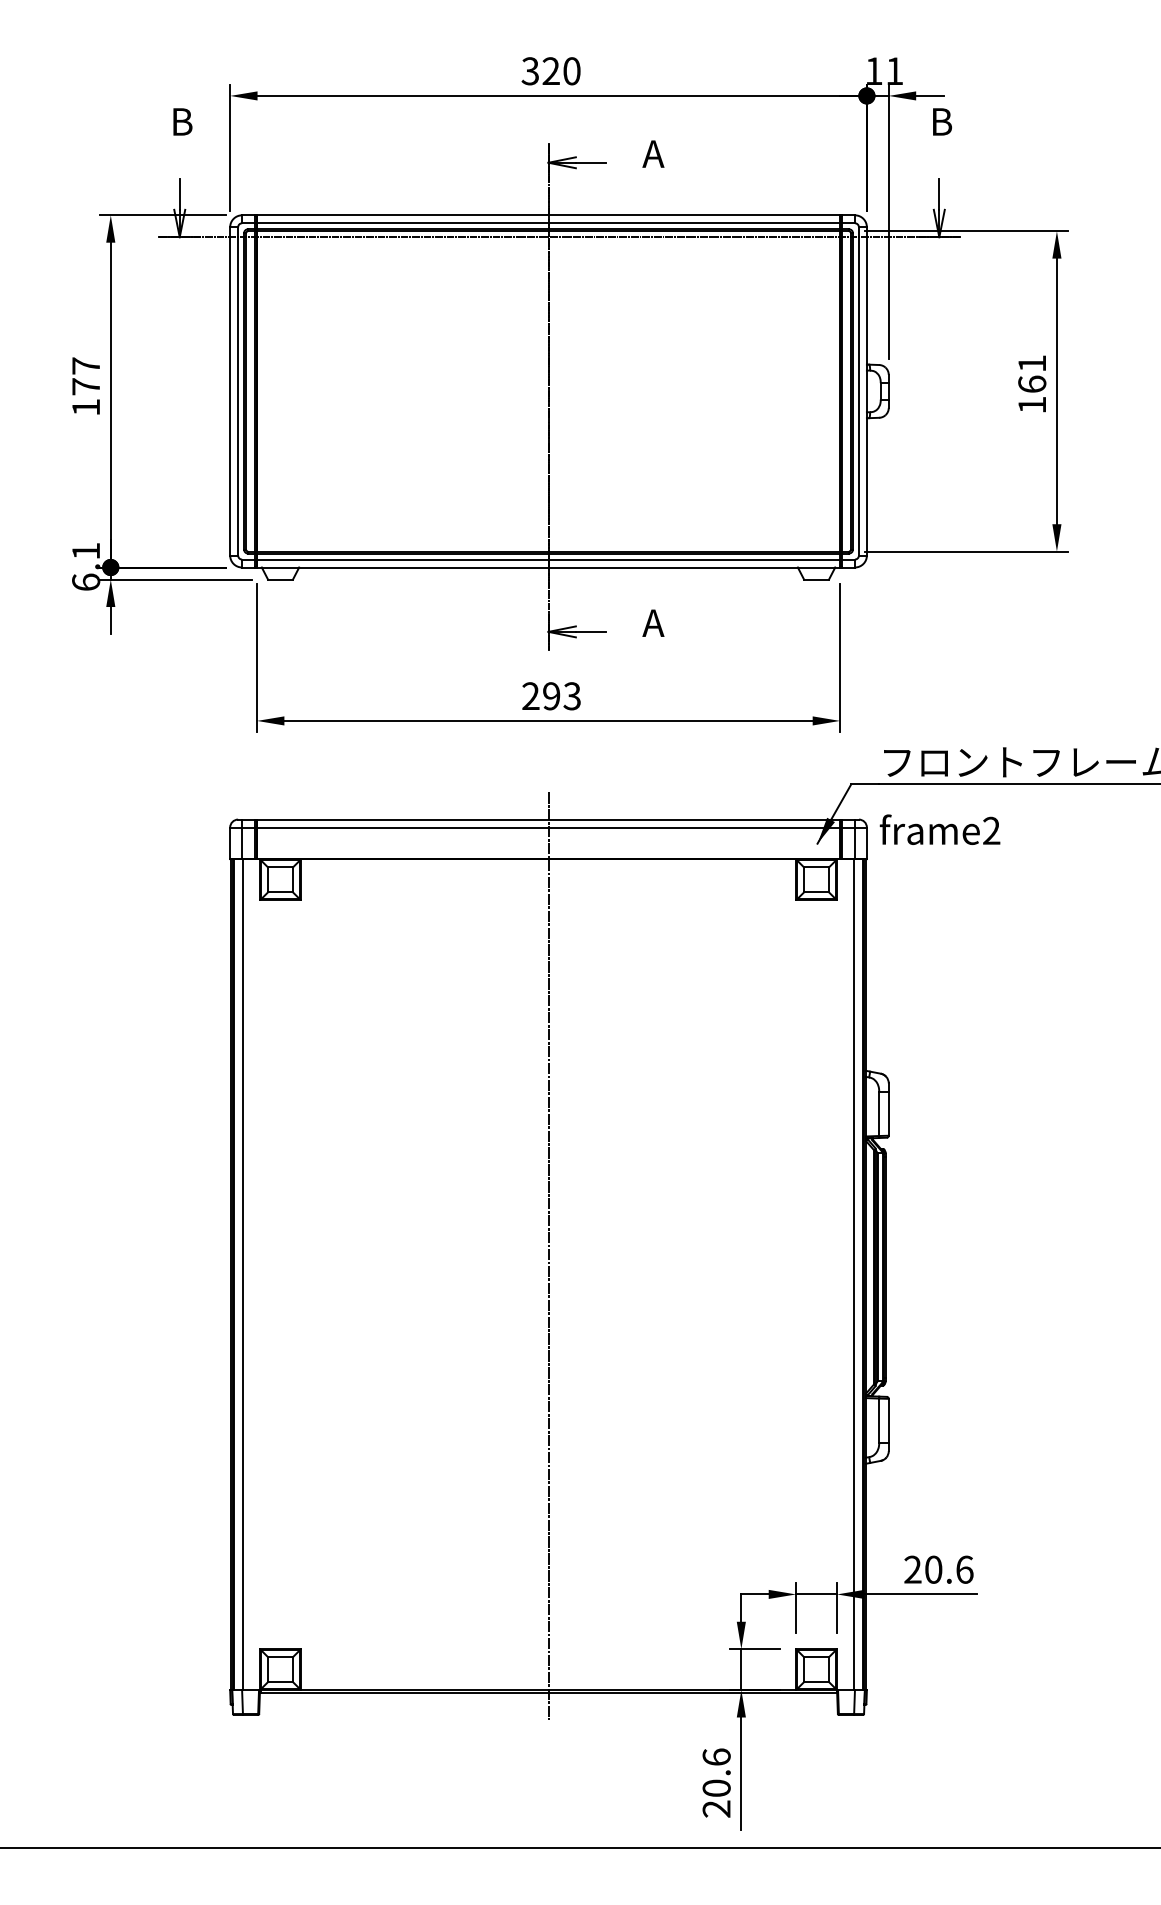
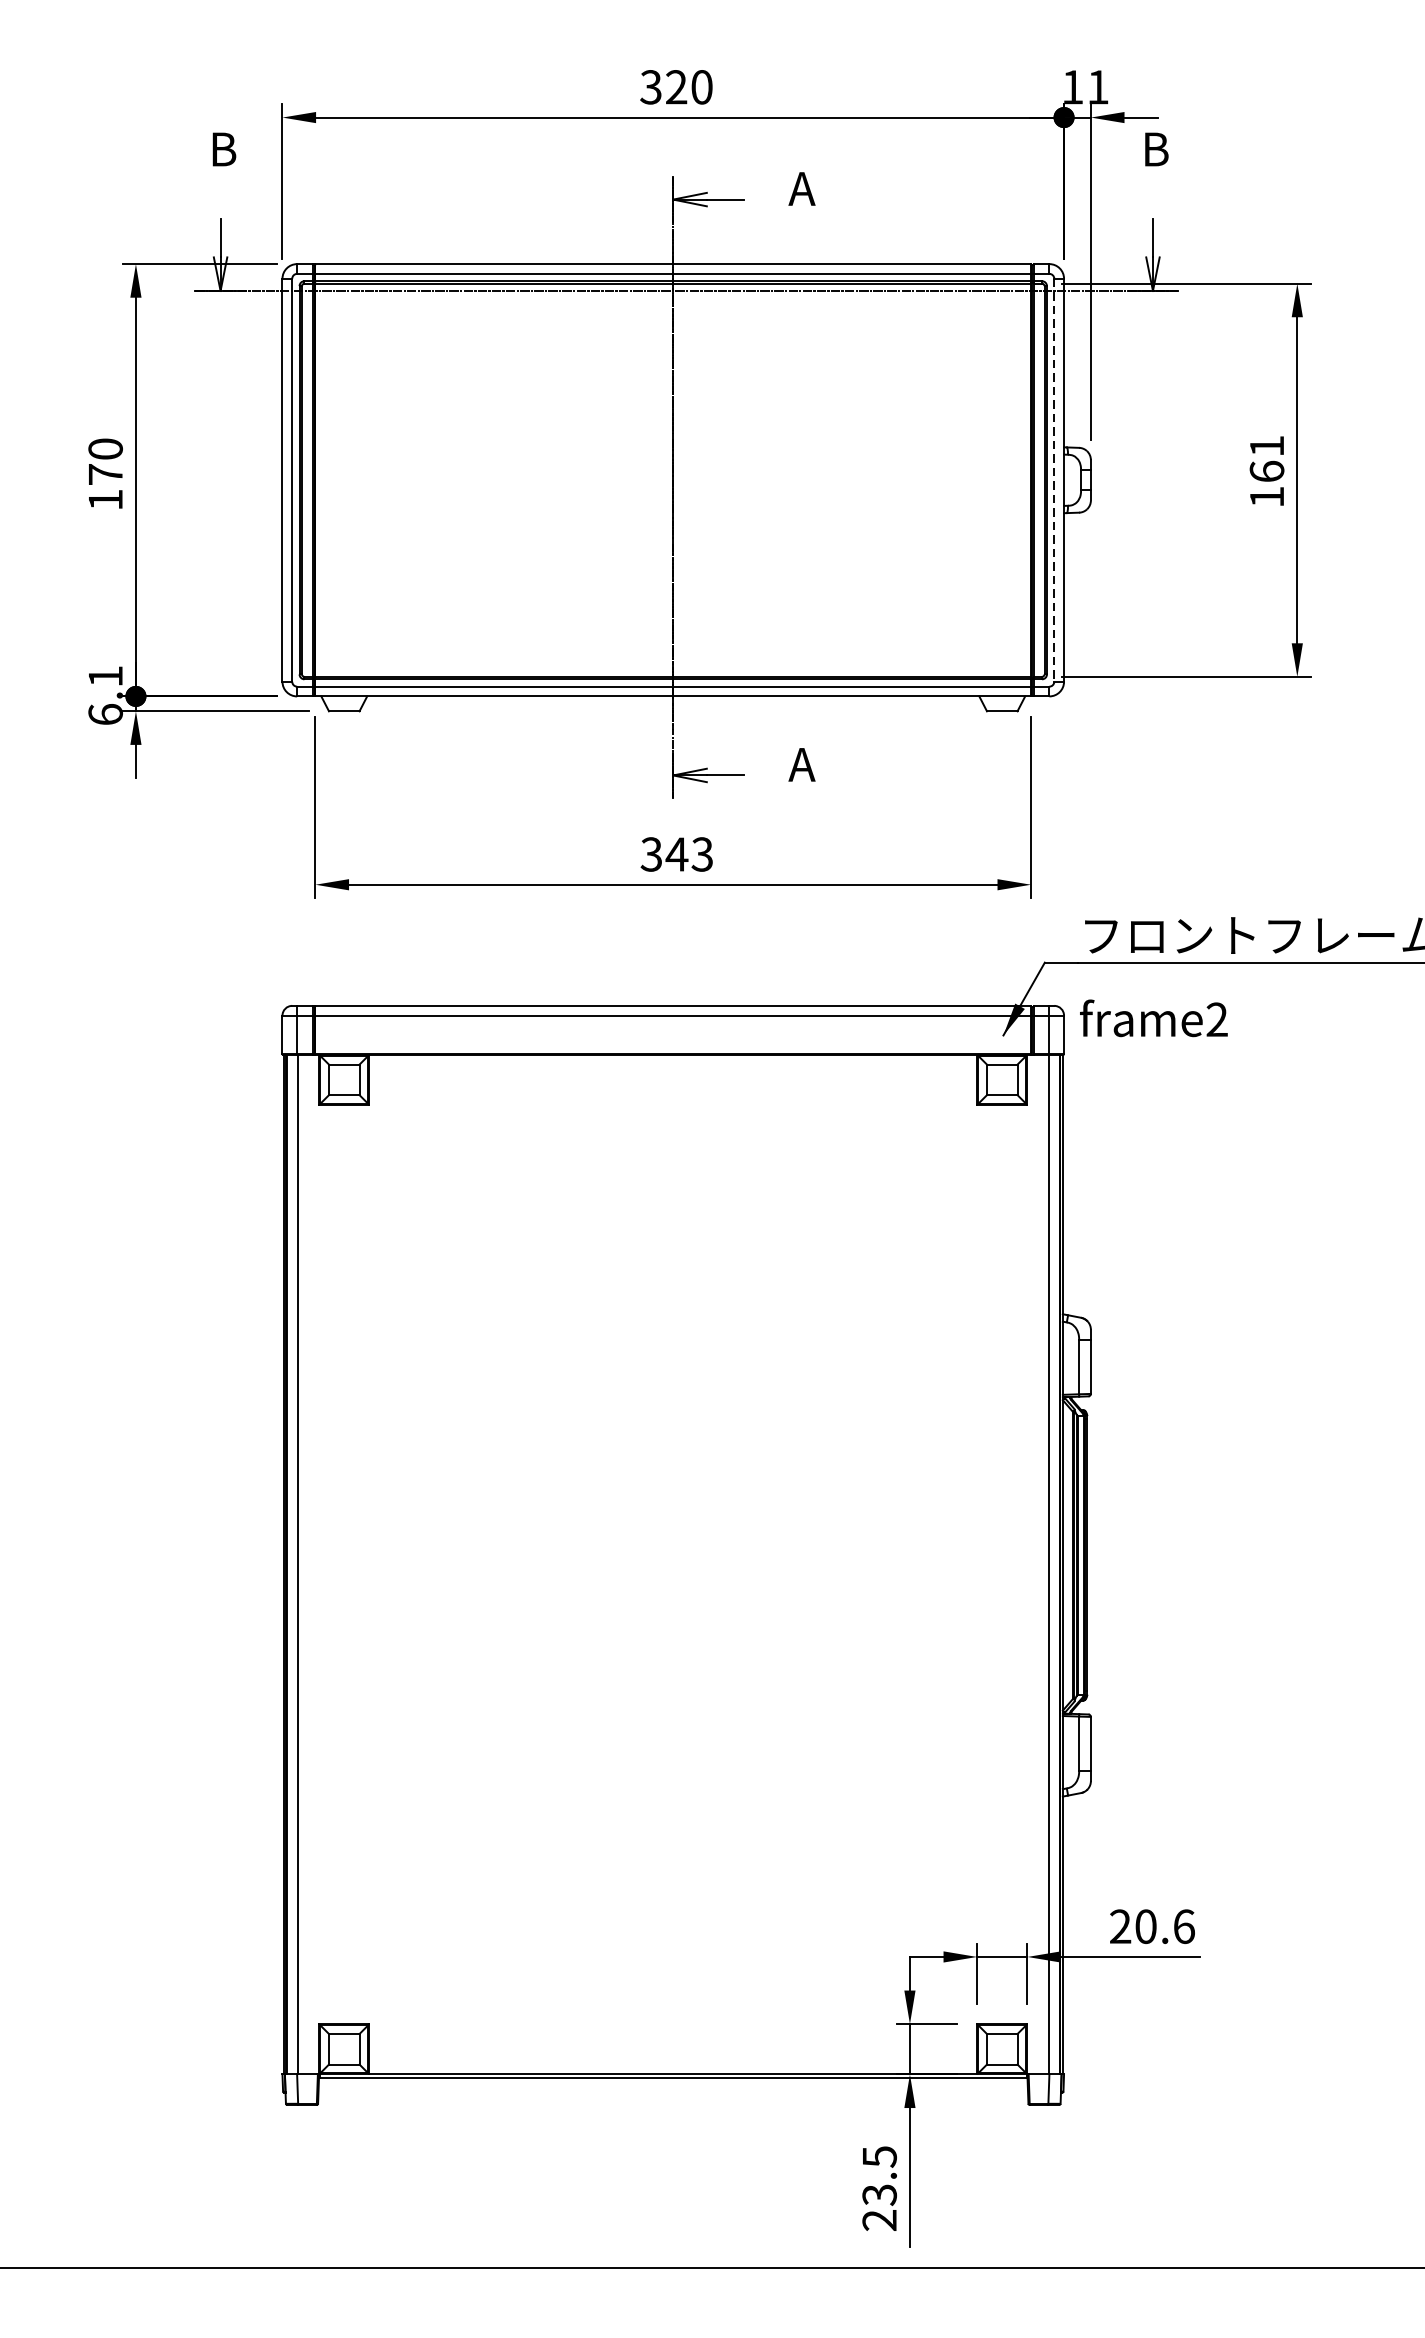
text: (86, 365) -> (106, 448), 177 -> 170
line: (858, 391) -> (1053, 480), solid -> dashed
text: (541, 696) -> (664, 854), 293 -> 343
line: (548, 1256) -> (673, 1542), removed
text: (716, 1772) -> (879, 2175), 20.6 -> 23.5

